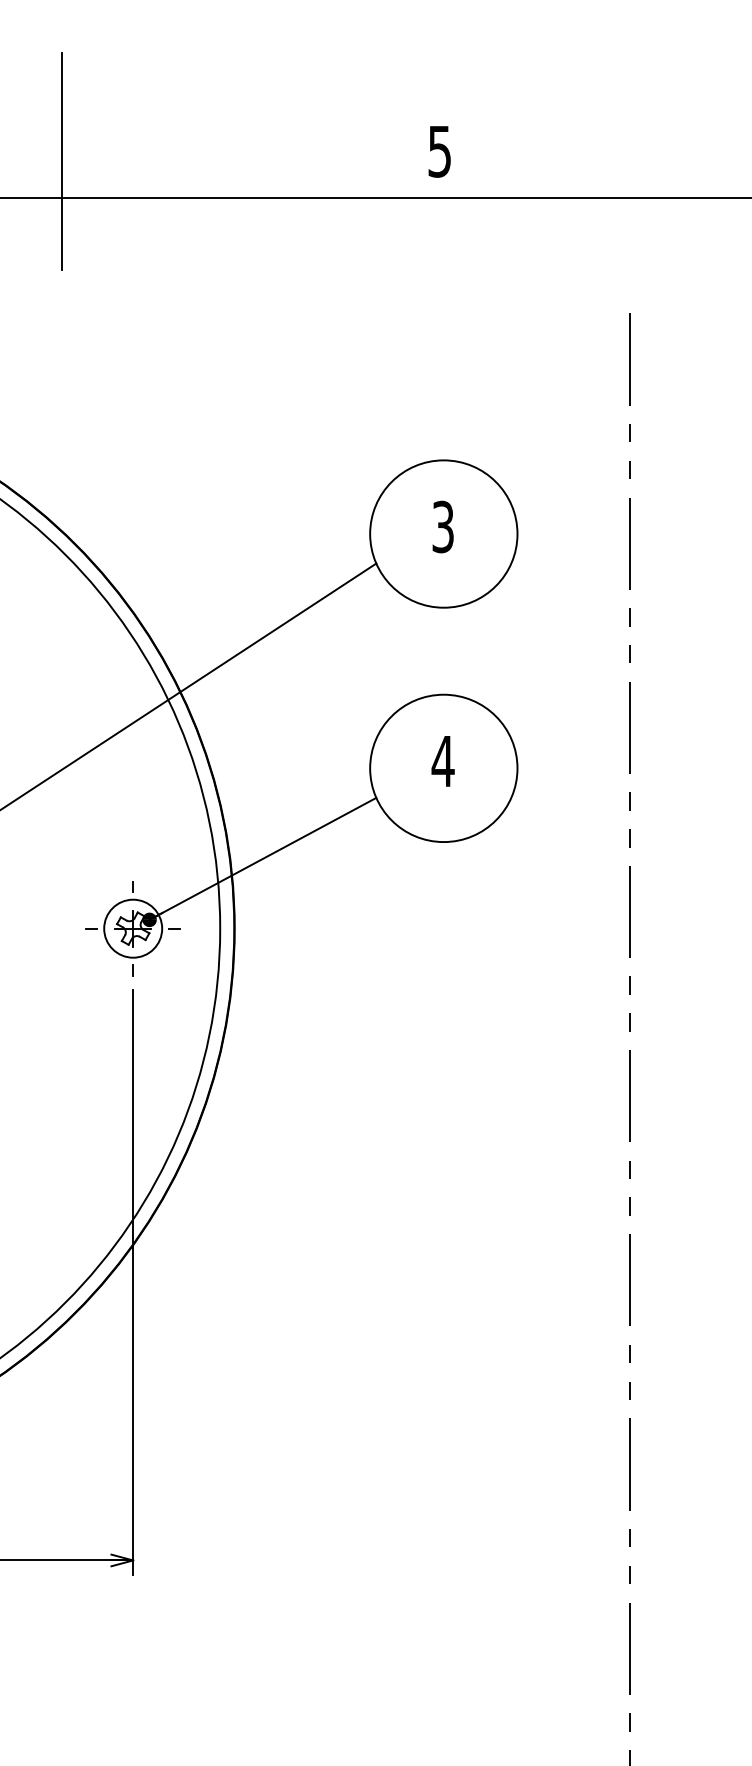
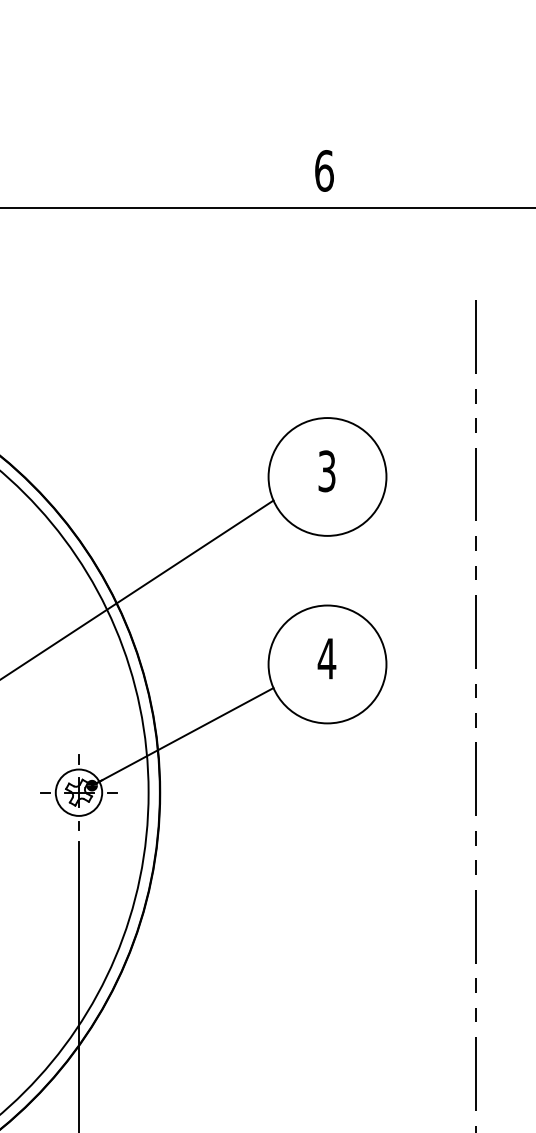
text: (439, 151) -> (324, 170), 5 -> 6
line: (61, 161) -> (21, 178), removed

